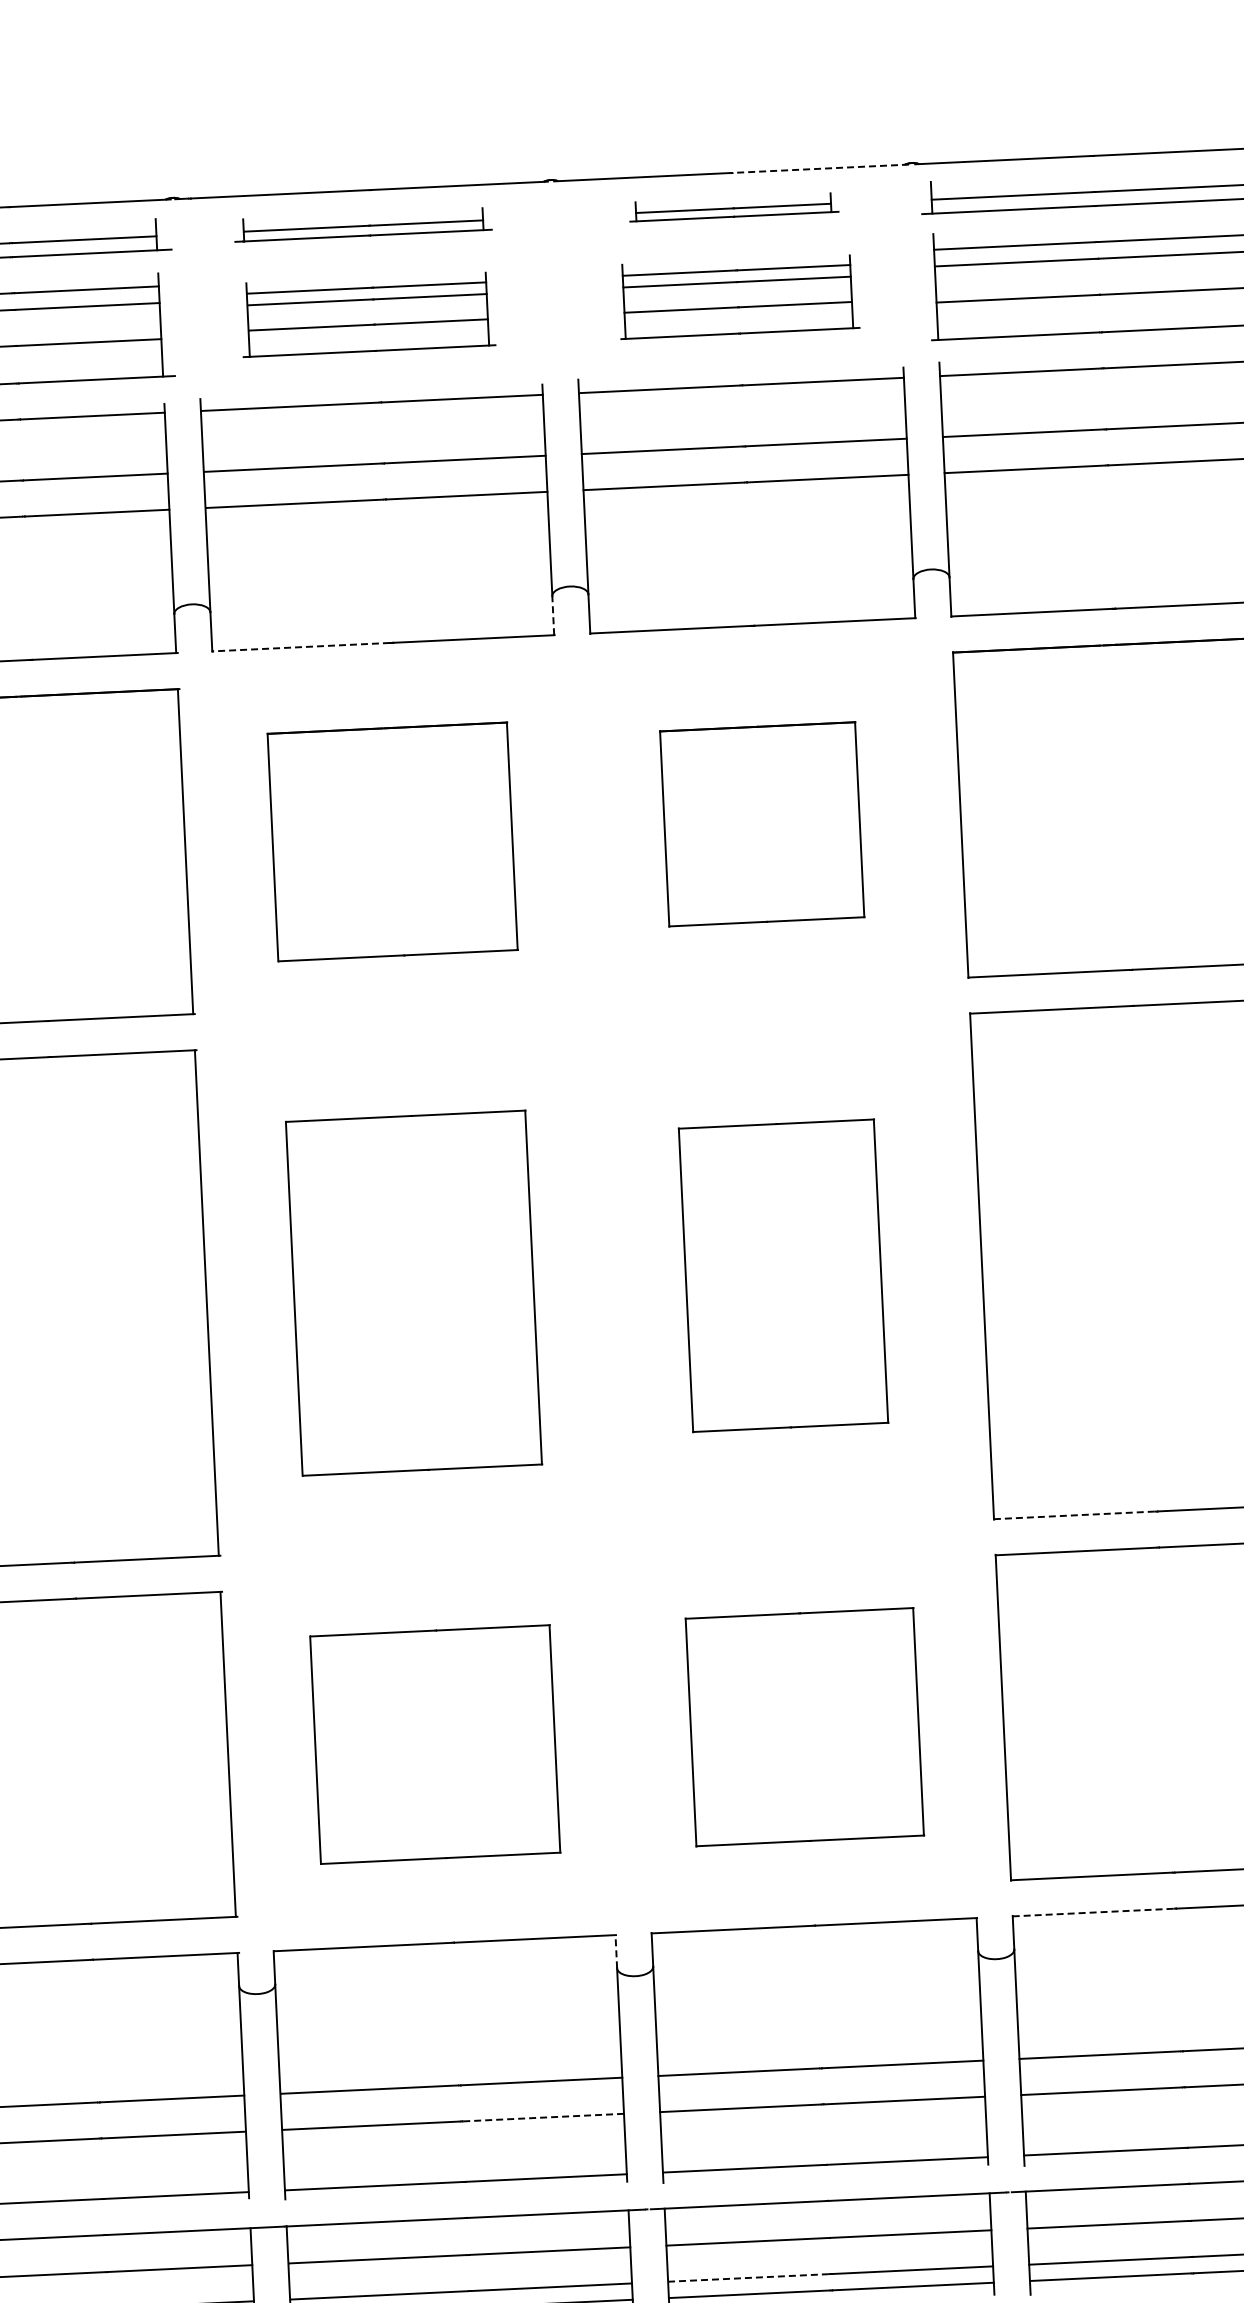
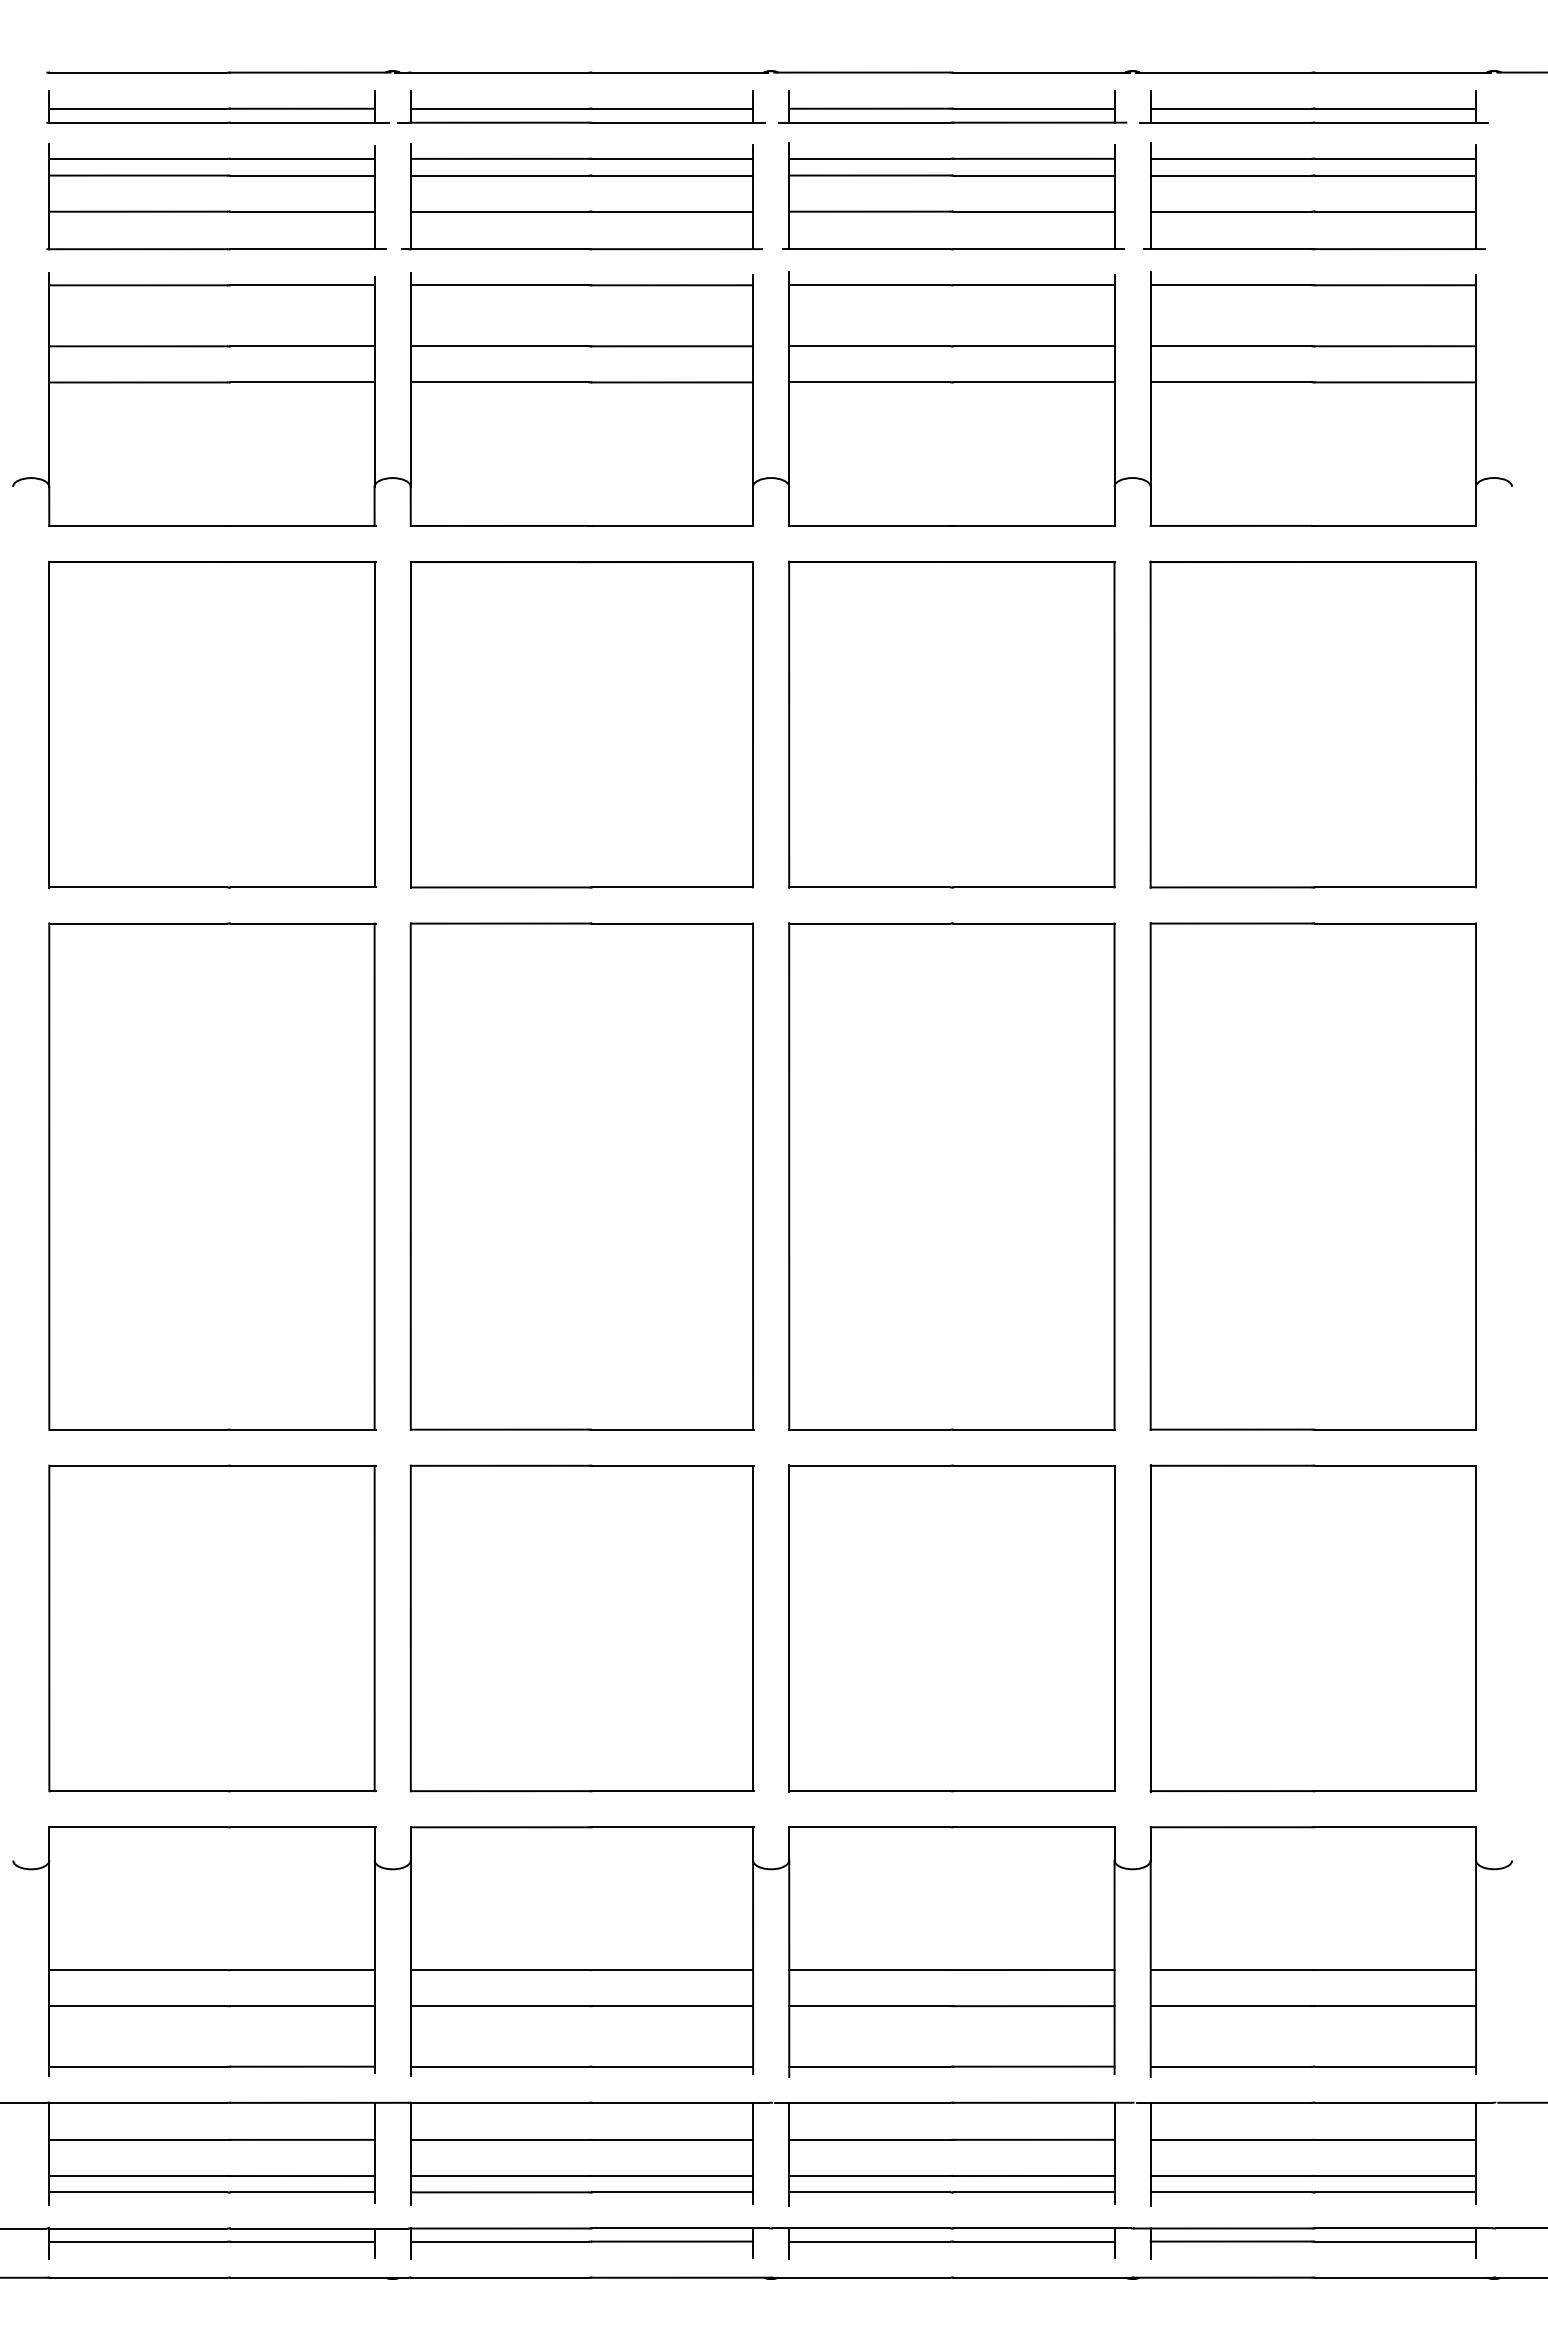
line: (820, 168) -> (1041, 72), dashed -> solid
part: (733, 206) -> (952, 106), size x1.67
part: (363, 224) -> (581, 106), size x1.43
part: (738, 296) -> (953, 196), size x1.43
part: (367, 314) -> (581, 196), size x1.43
line: (553, 615) -> (753, 506), dashed -> solid
line: (300, 646) -> (499, 525), dashed -> solid
part: (761, 824) -> (951, 724), size x1.67
part: (392, 841) -> (581, 724), size x1.43
part: (783, 1275) -> (951, 1176), size x1.67
part: (413, 1293) -> (581, 1176), size x1.43
line: (1073, 1515) -> (1230, 1429), dashed -> solid
part: (804, 1727) -> (951, 1628), size x1.43
part: (434, 1744) -> (581, 1628), size x1.43
line: (1092, 1912) -> (1230, 1827), dashed -> solid
line: (616, 1951) -> (753, 1843), dashed -> solid
line: (543, 2117) -> (672, 2006), dashed -> solid
line: (748, 2278) -> (869, 2176), dashed -> solid

